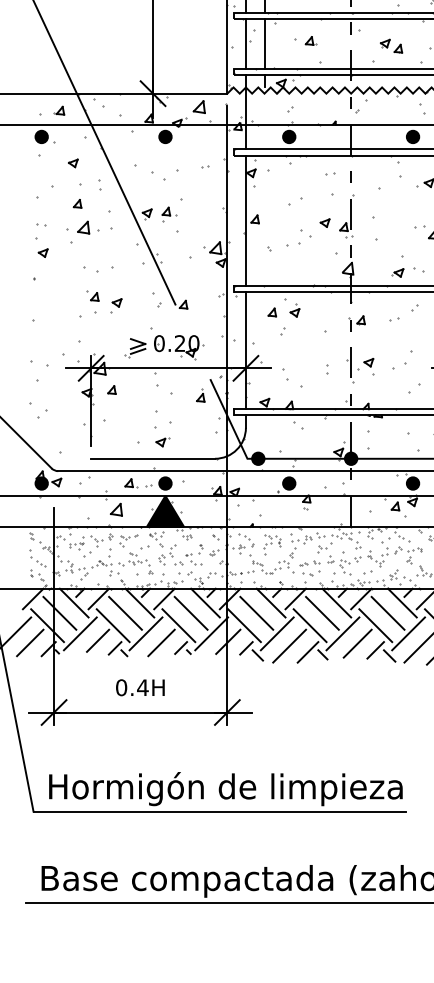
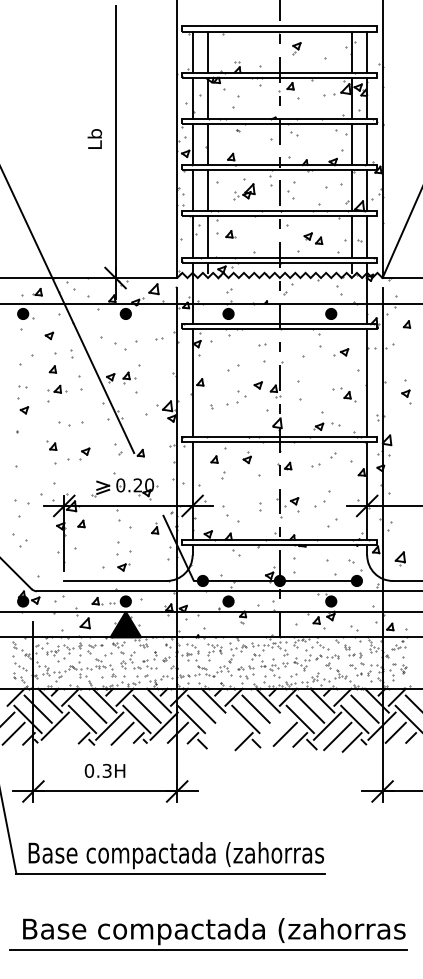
part: (306, 41) -> (226, 234), moved
part: (83, 227) -> (57, 389), size x0.7
part: (92, 295) -> (51, 445), moved
part: (294, 309) -> (246, 457), moved
line: (277, 632) -> (218, 725), removed
line: (342, 632) -> (272, 725), removed
line: (97, 640) -> (69, 731), removed
line: (289, 646) -> (228, 736), removed
text: (142, 687) -> (106, 770), 0.4H -> 0.3H
text: (226, 788) -> (176, 854), Hormigón de limpieza -> Base compactada (zahorras

